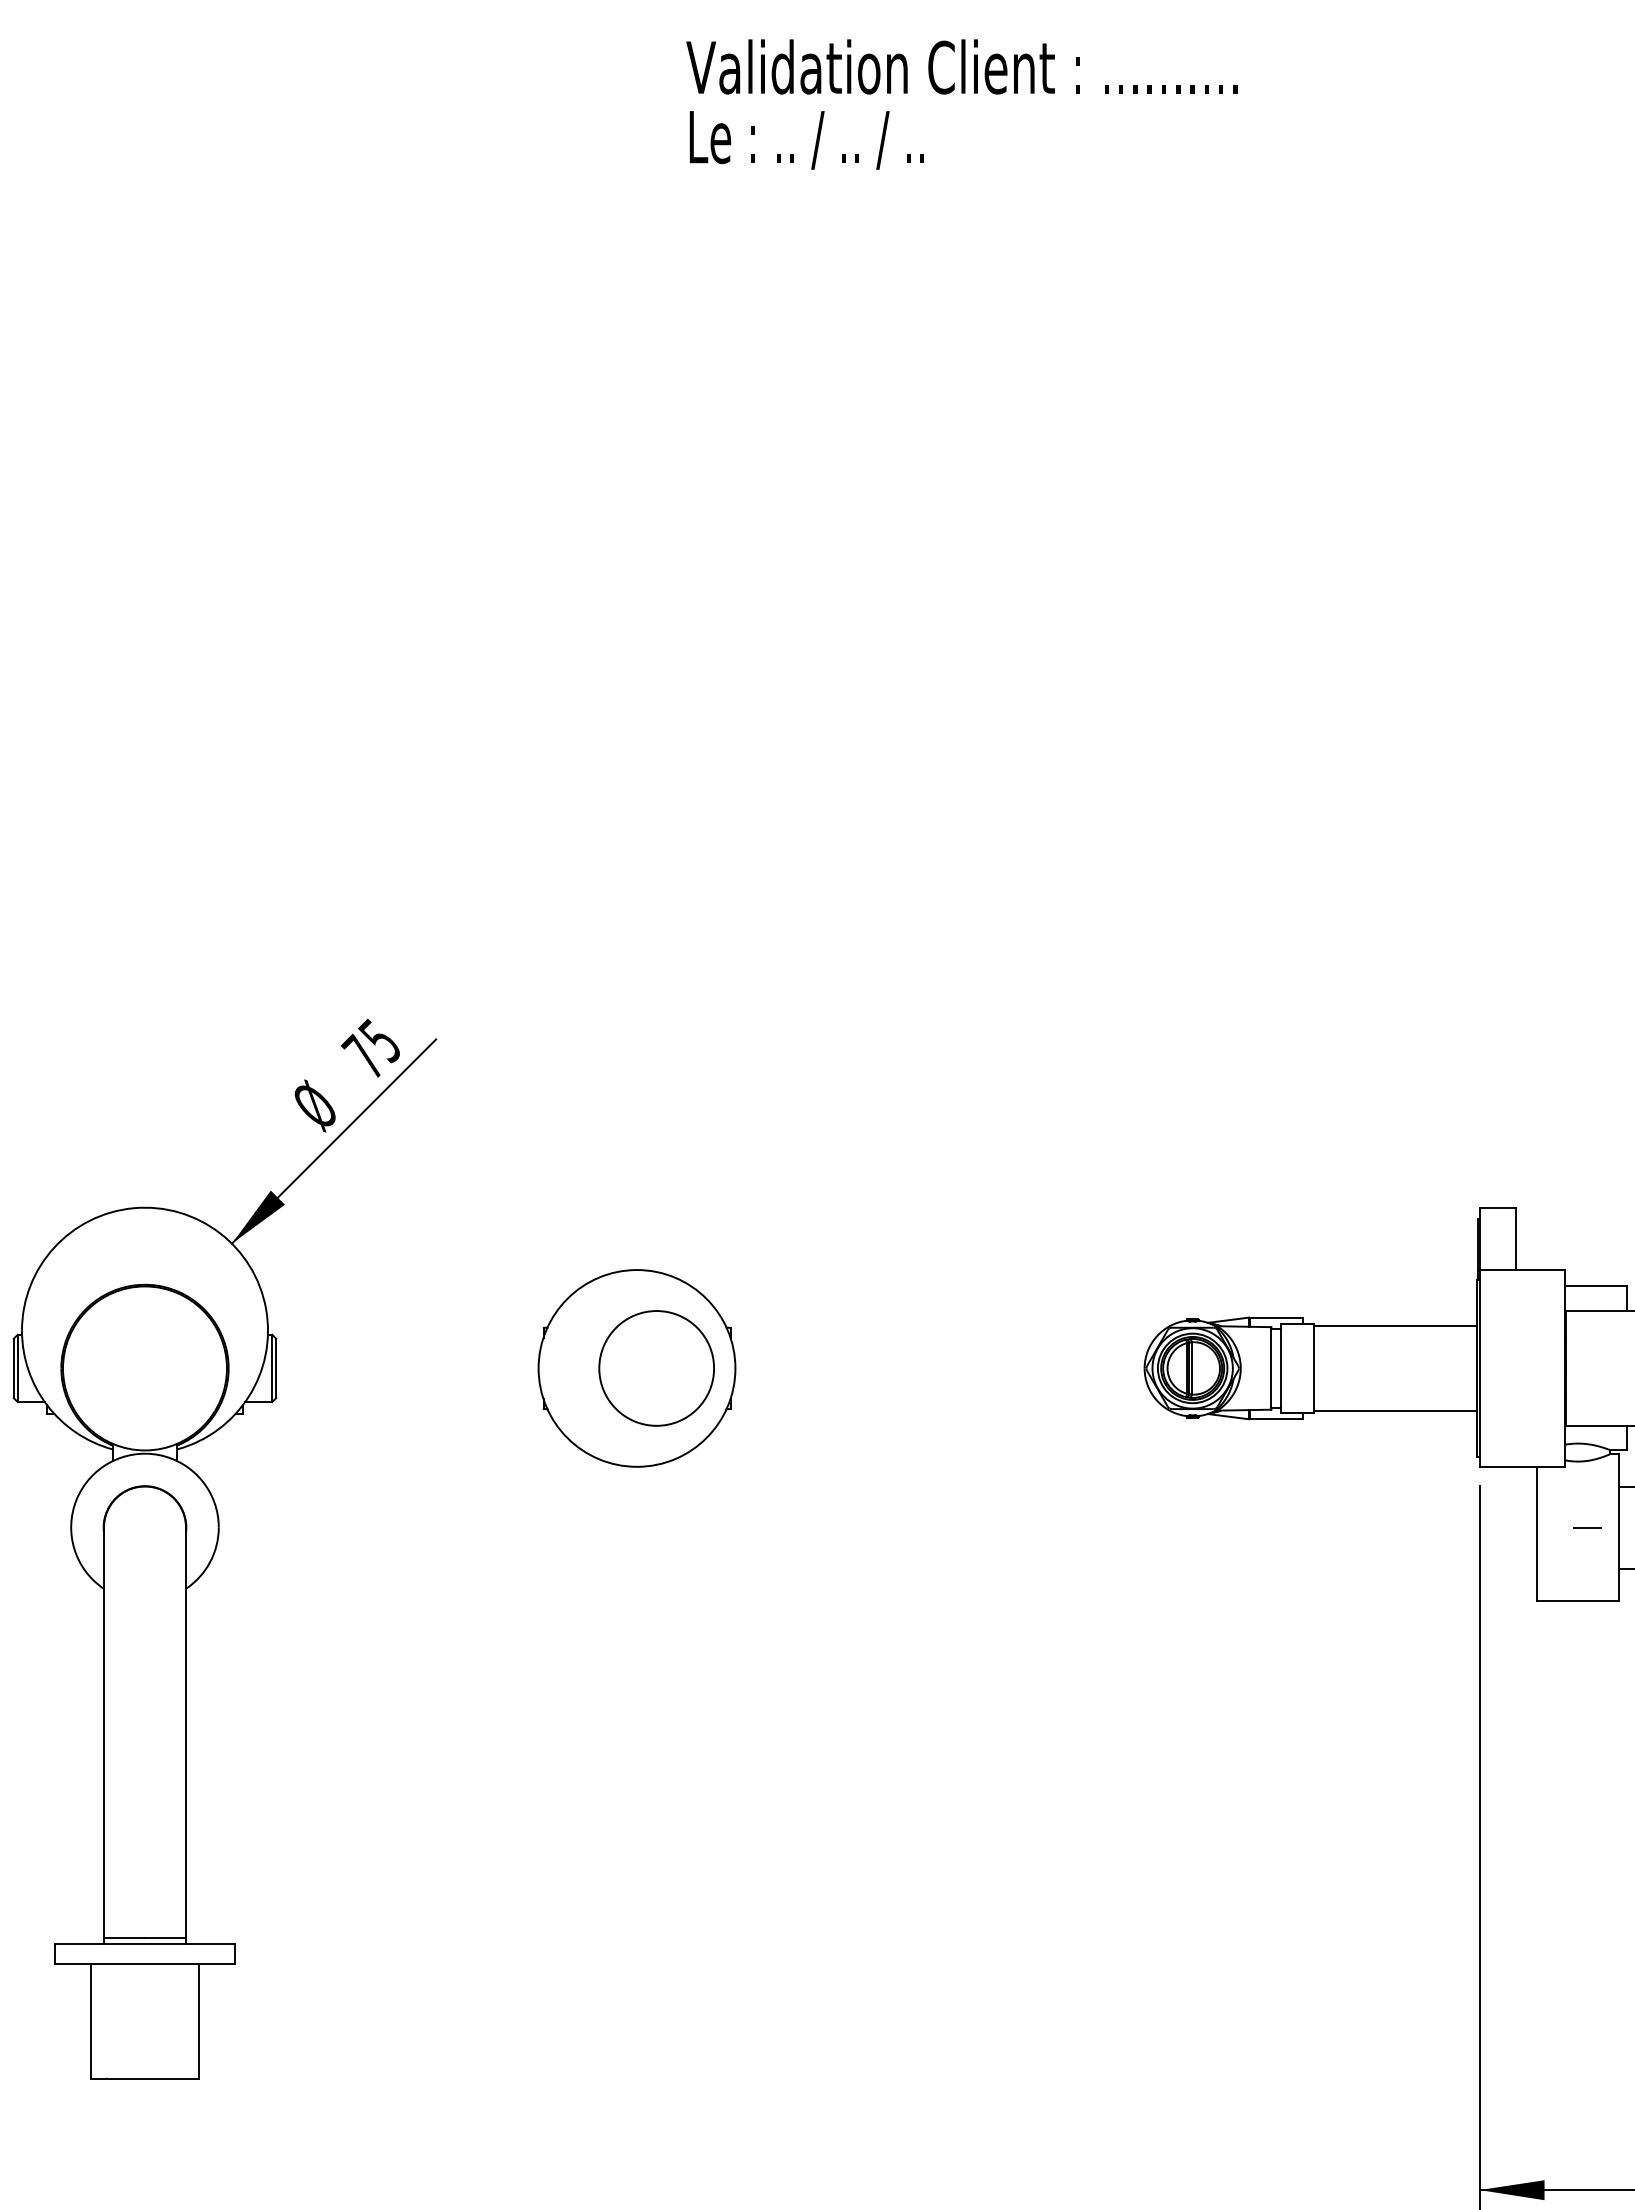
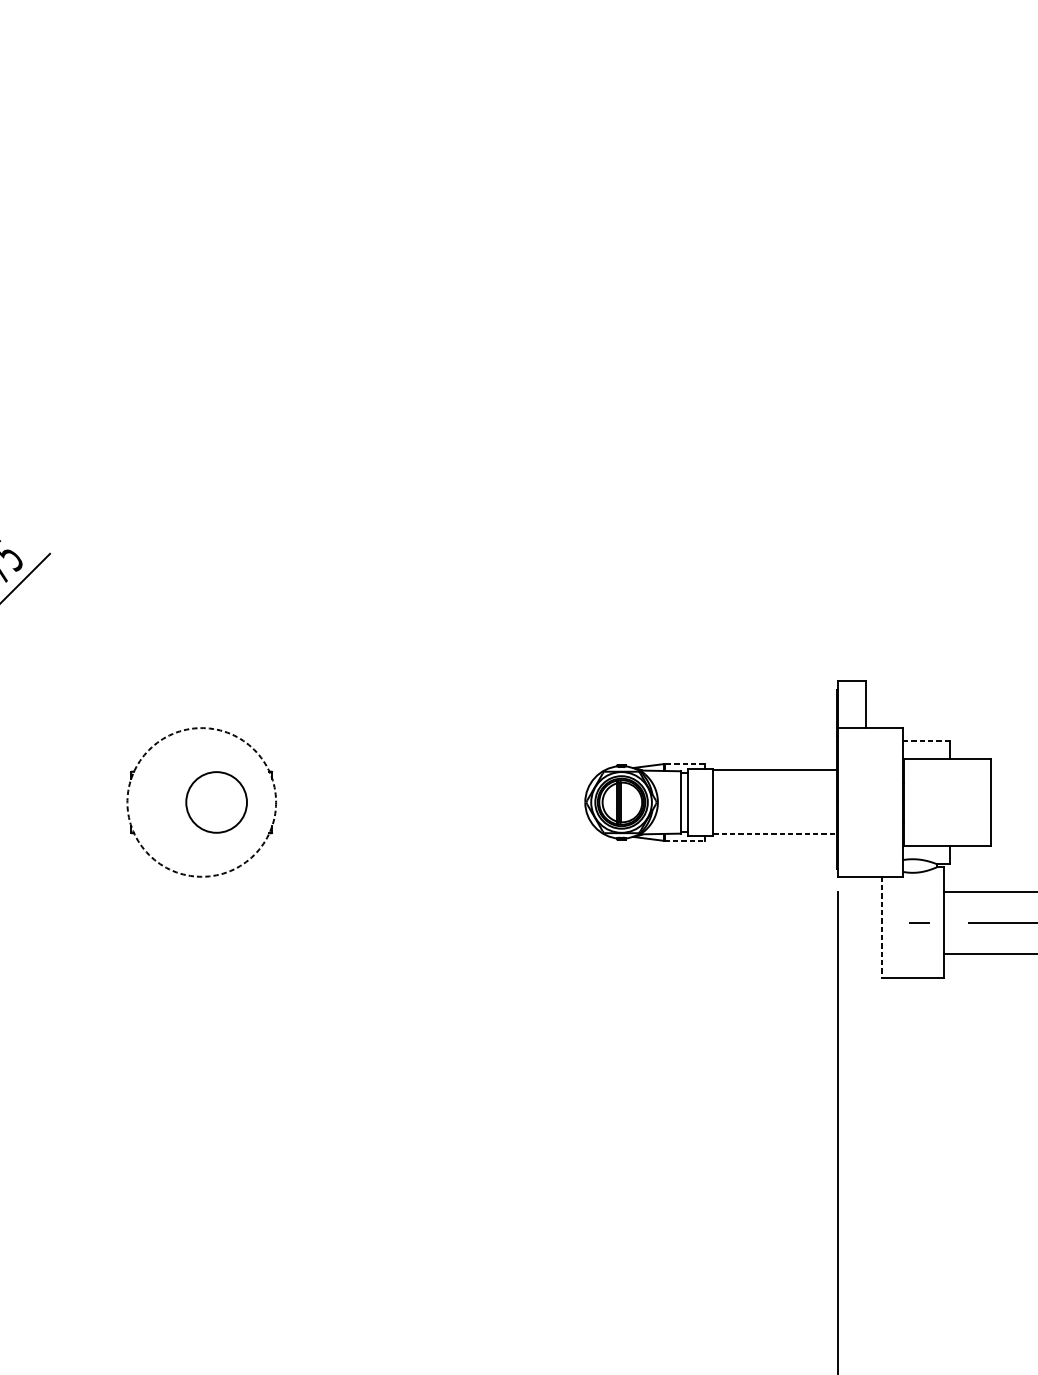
line: (1595, 1286) -> (925, 740), solid -> dashed
line: (1275, 1317) -> (684, 763), solid -> dashed
circle: (636, 1368) -> (201, 802), solid -> dashed
circle: (656, 1368) -> (216, 802), size x0.7
line: (1395, 1410) -> (774, 834), solid -> dashed
line: (1276, 1419) -> (684, 841), solid -> dashed
line: (1537, 1534) -> (882, 927), solid -> dashed

